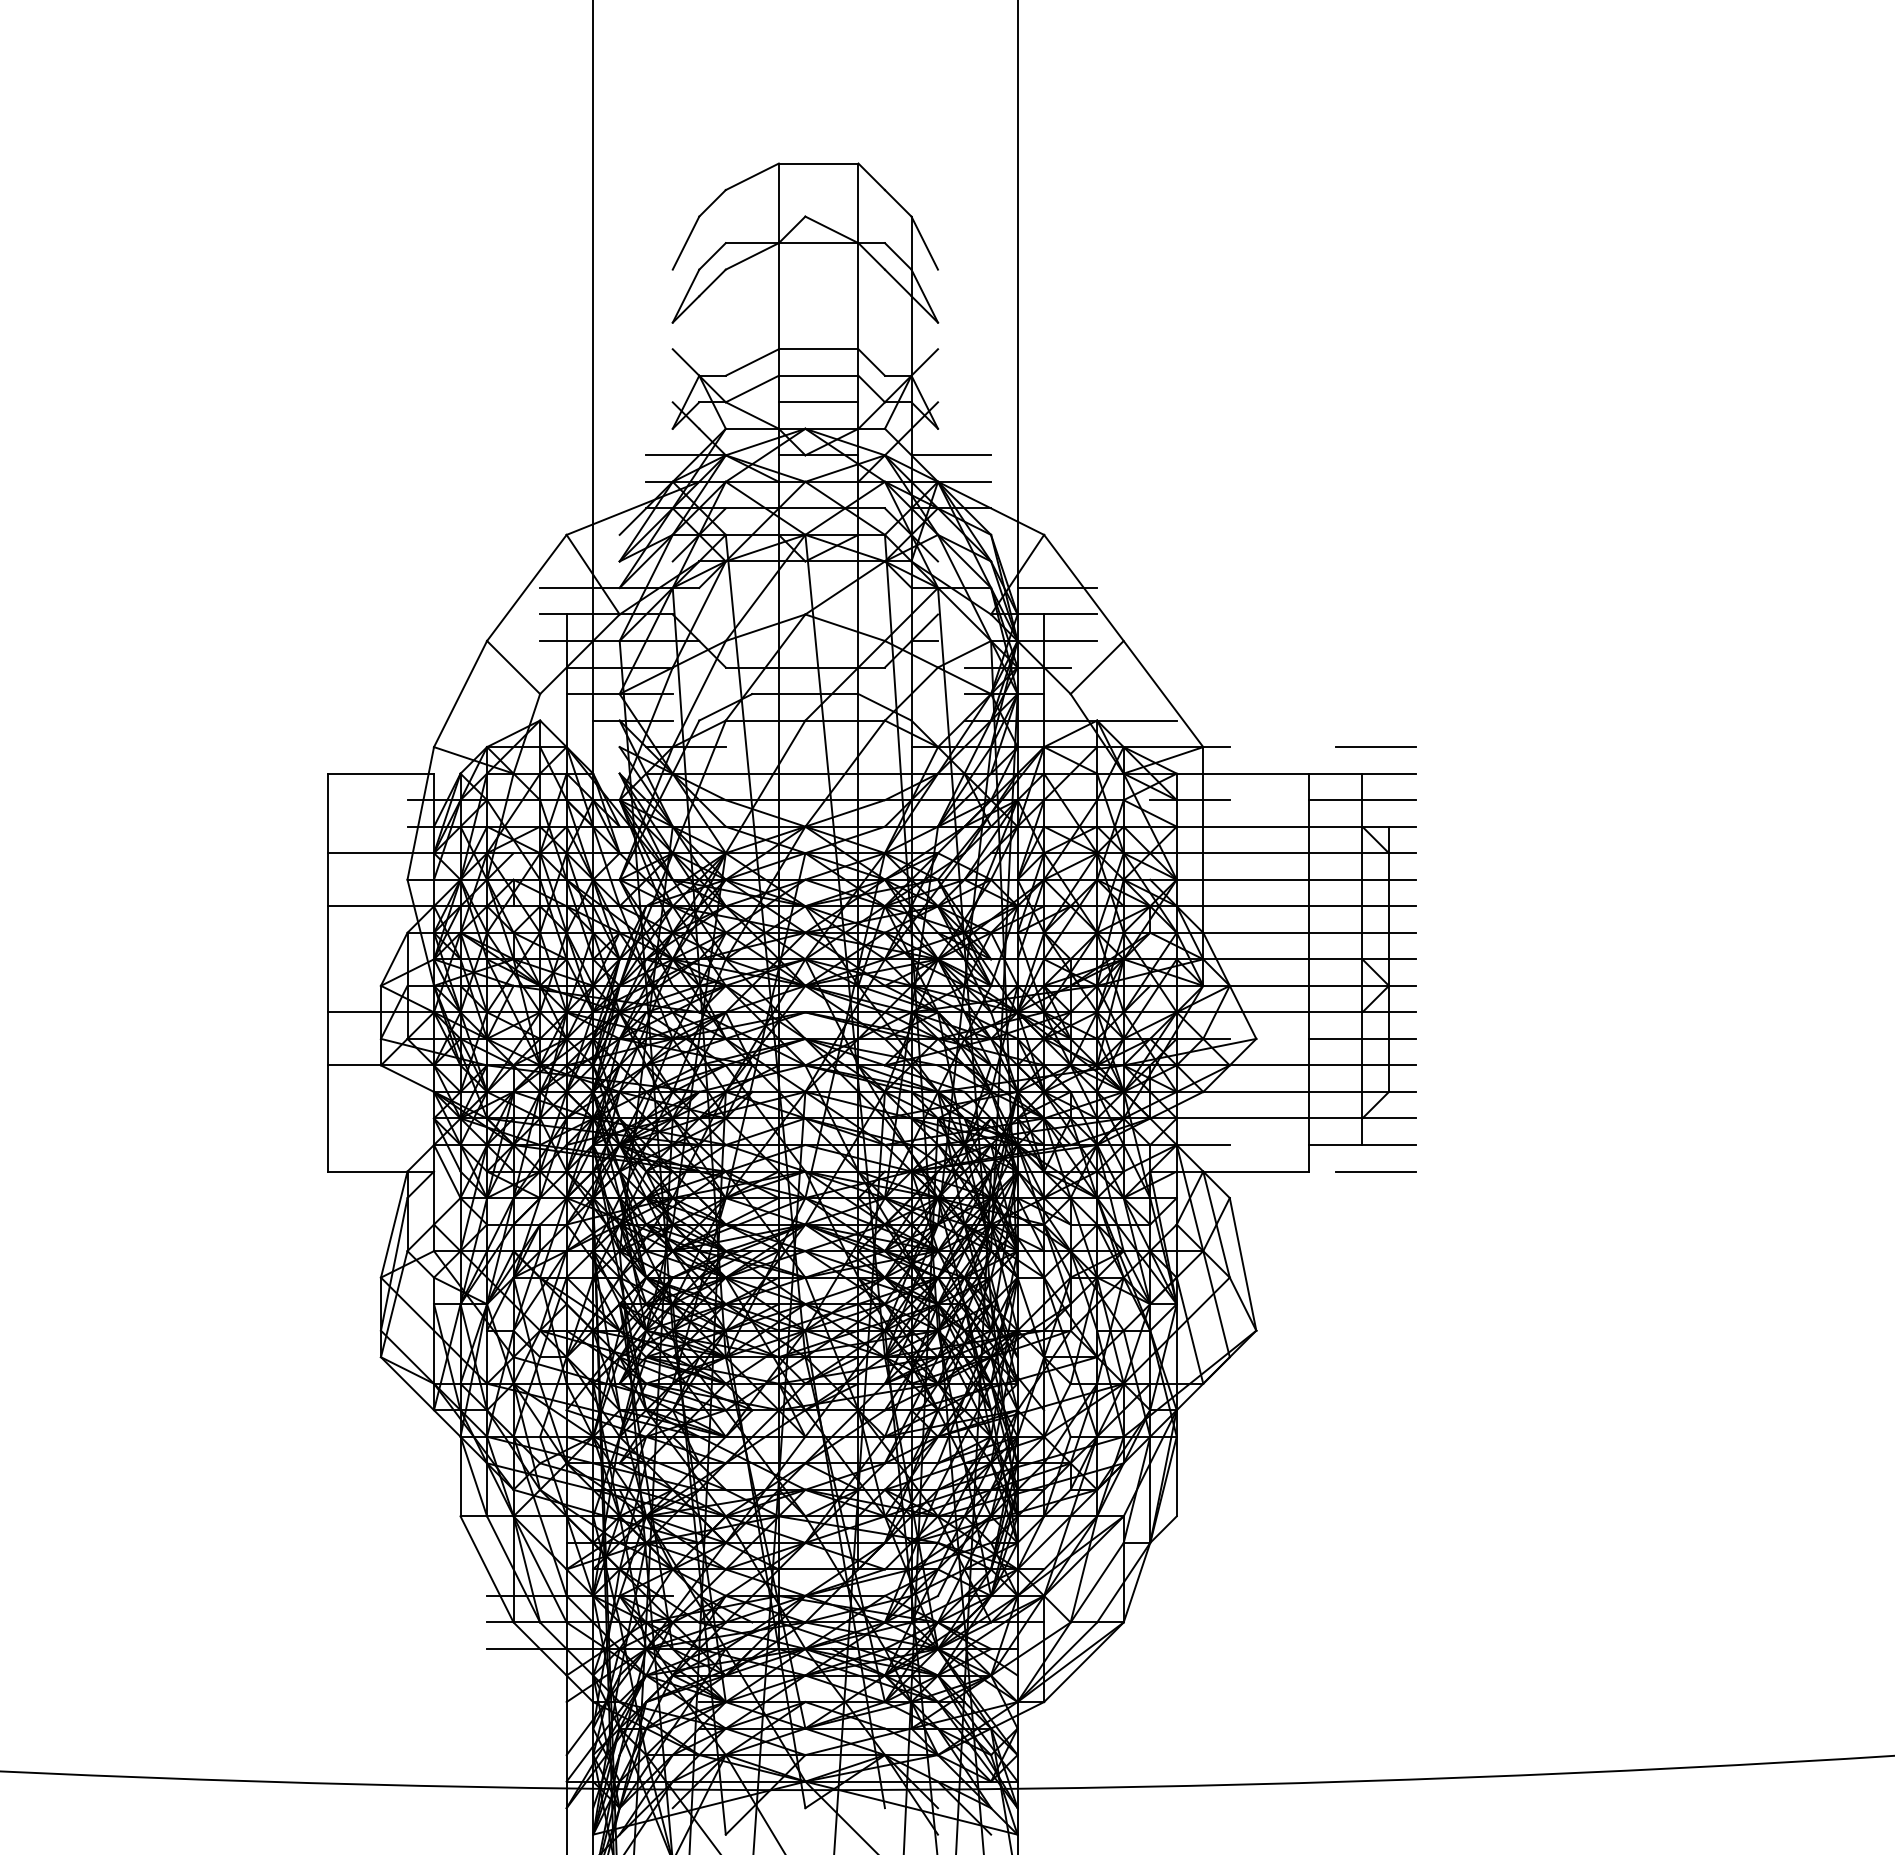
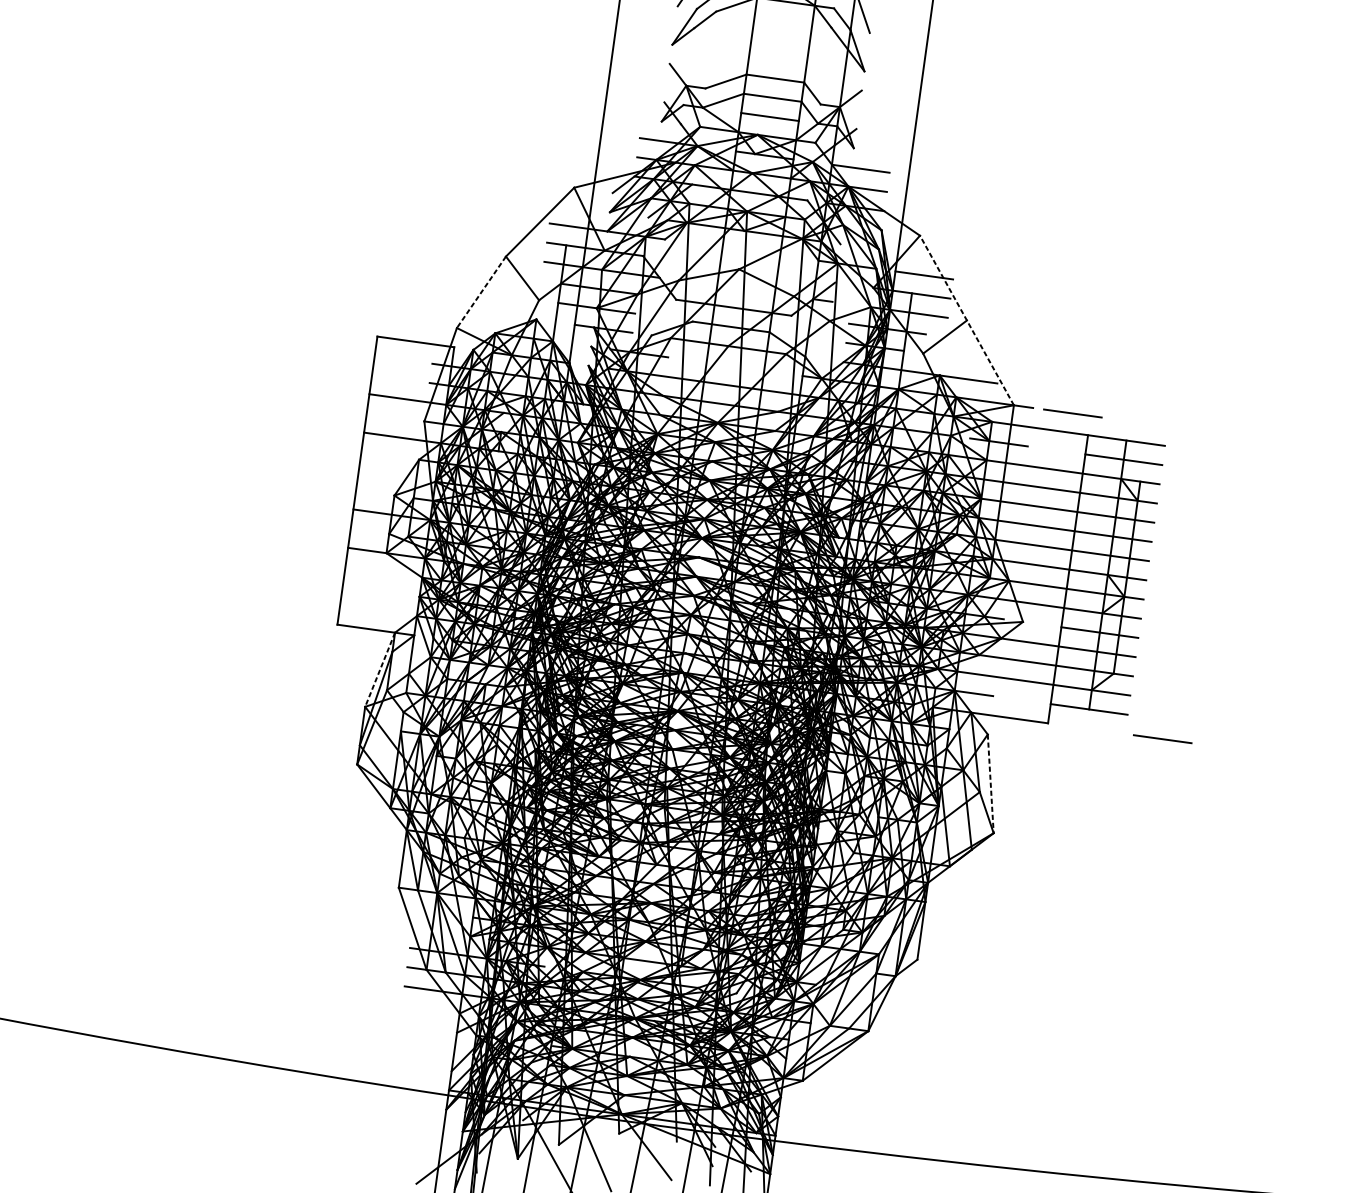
line: (1123, 641) -> (966, 320), solid -> dashed
line: (460, 694) -> (481, 292), solid -> dashed
line: (1375, 746) -> (1072, 413), moved
line: (1375, 1171) -> (1162, 739), moved
line: (394, 1224) -> (380, 669), solid -> dashed
line: (1243, 1264) -> (991, 784), solid -> dashed

